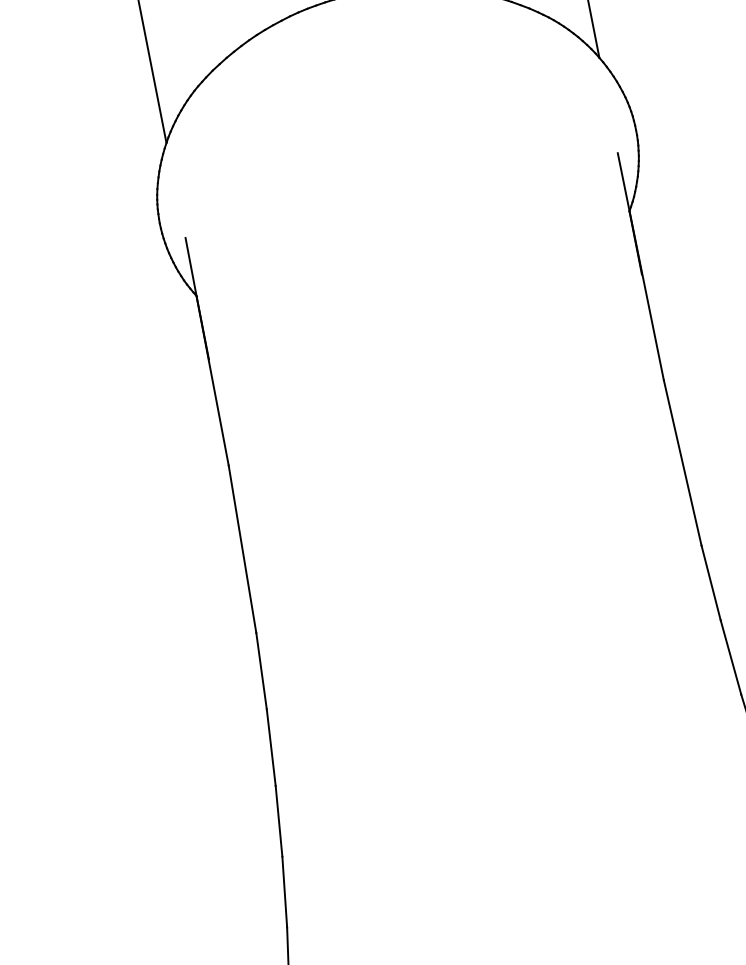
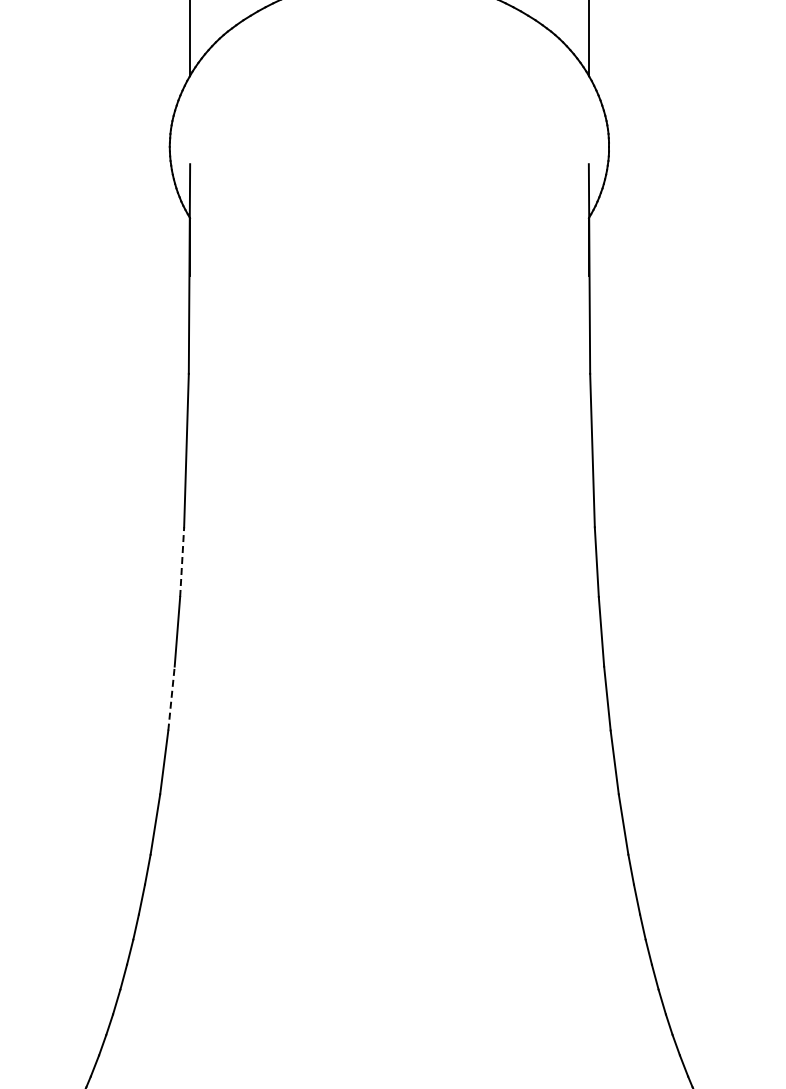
line: (261, 671) -> (182, 562), solid -> dashed
line: (278, 821) -> (171, 698), solid -> dashed

